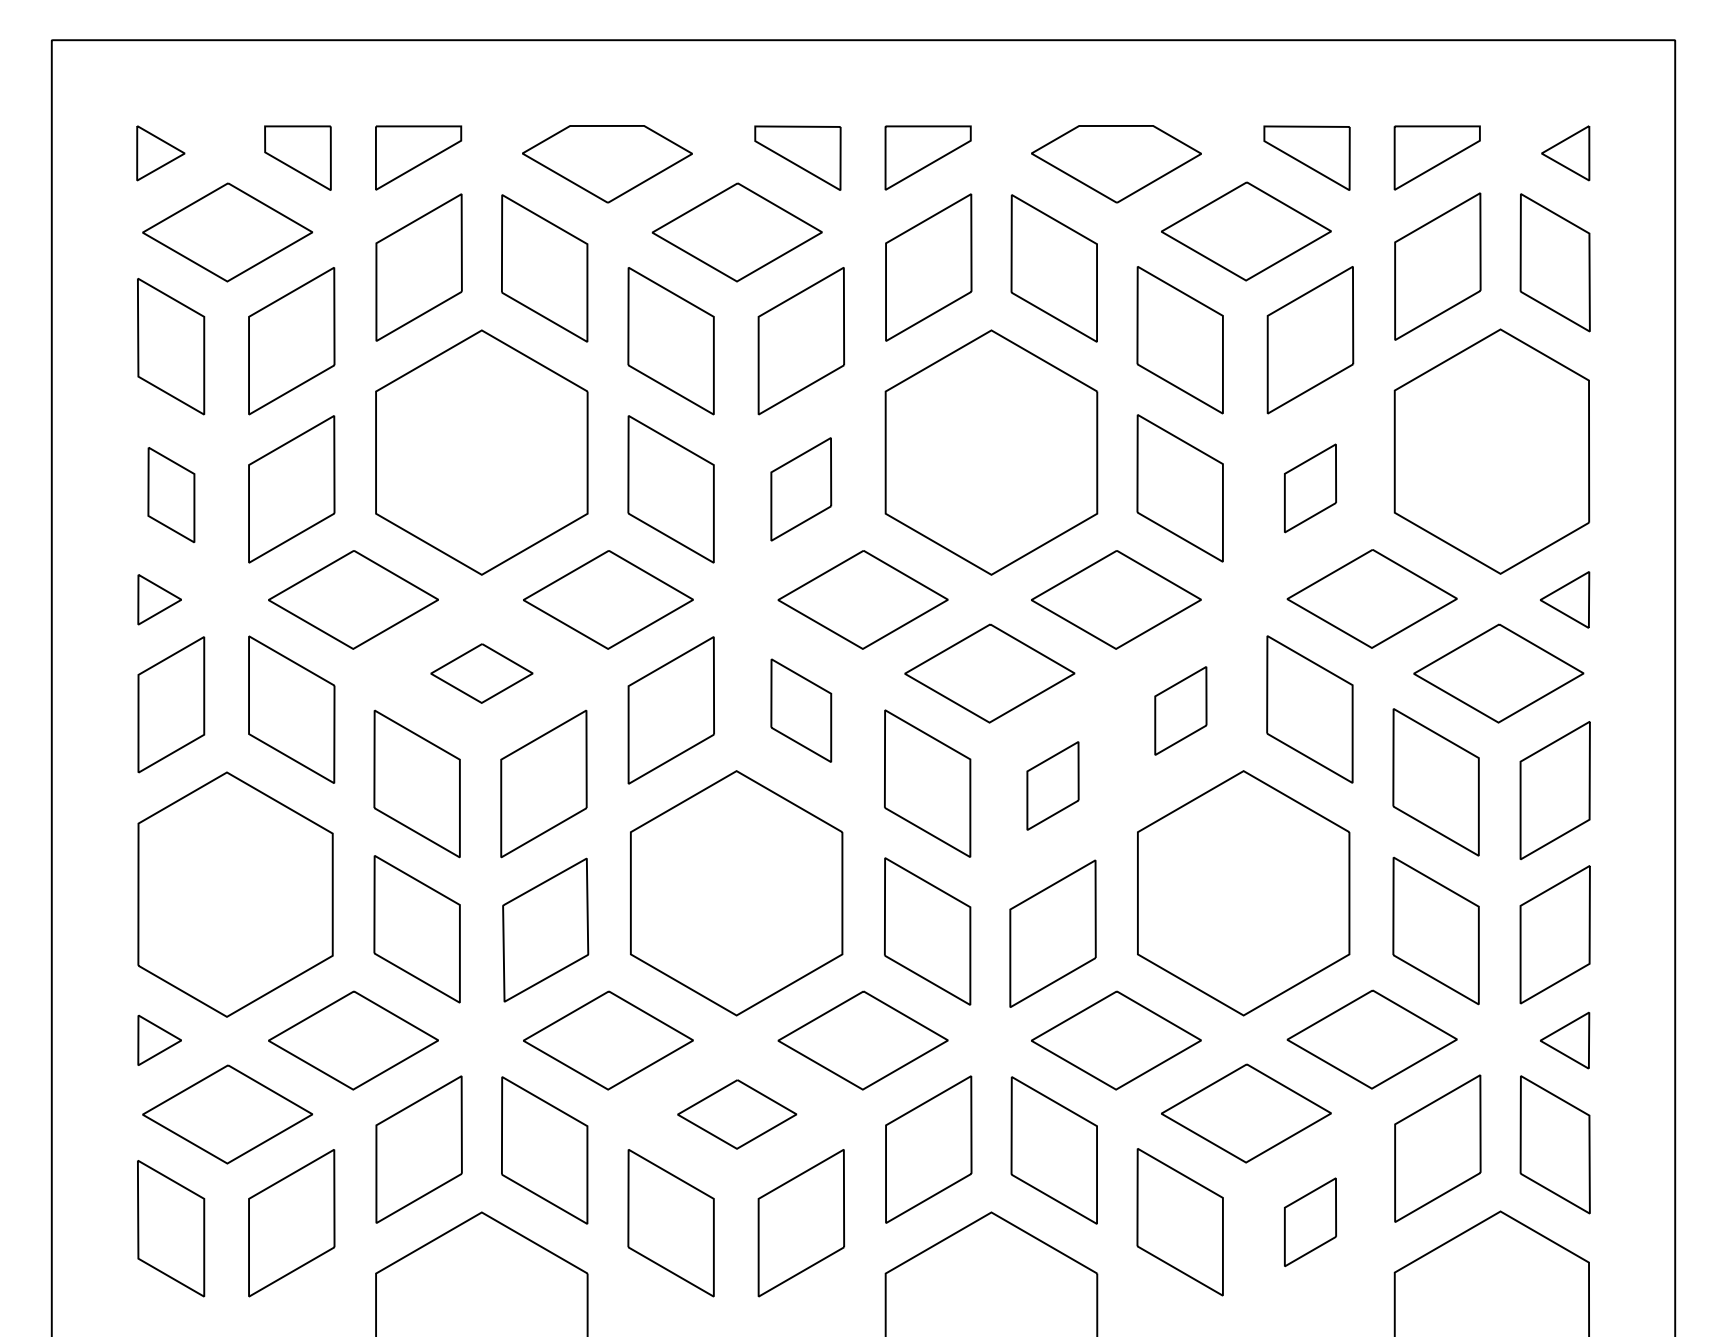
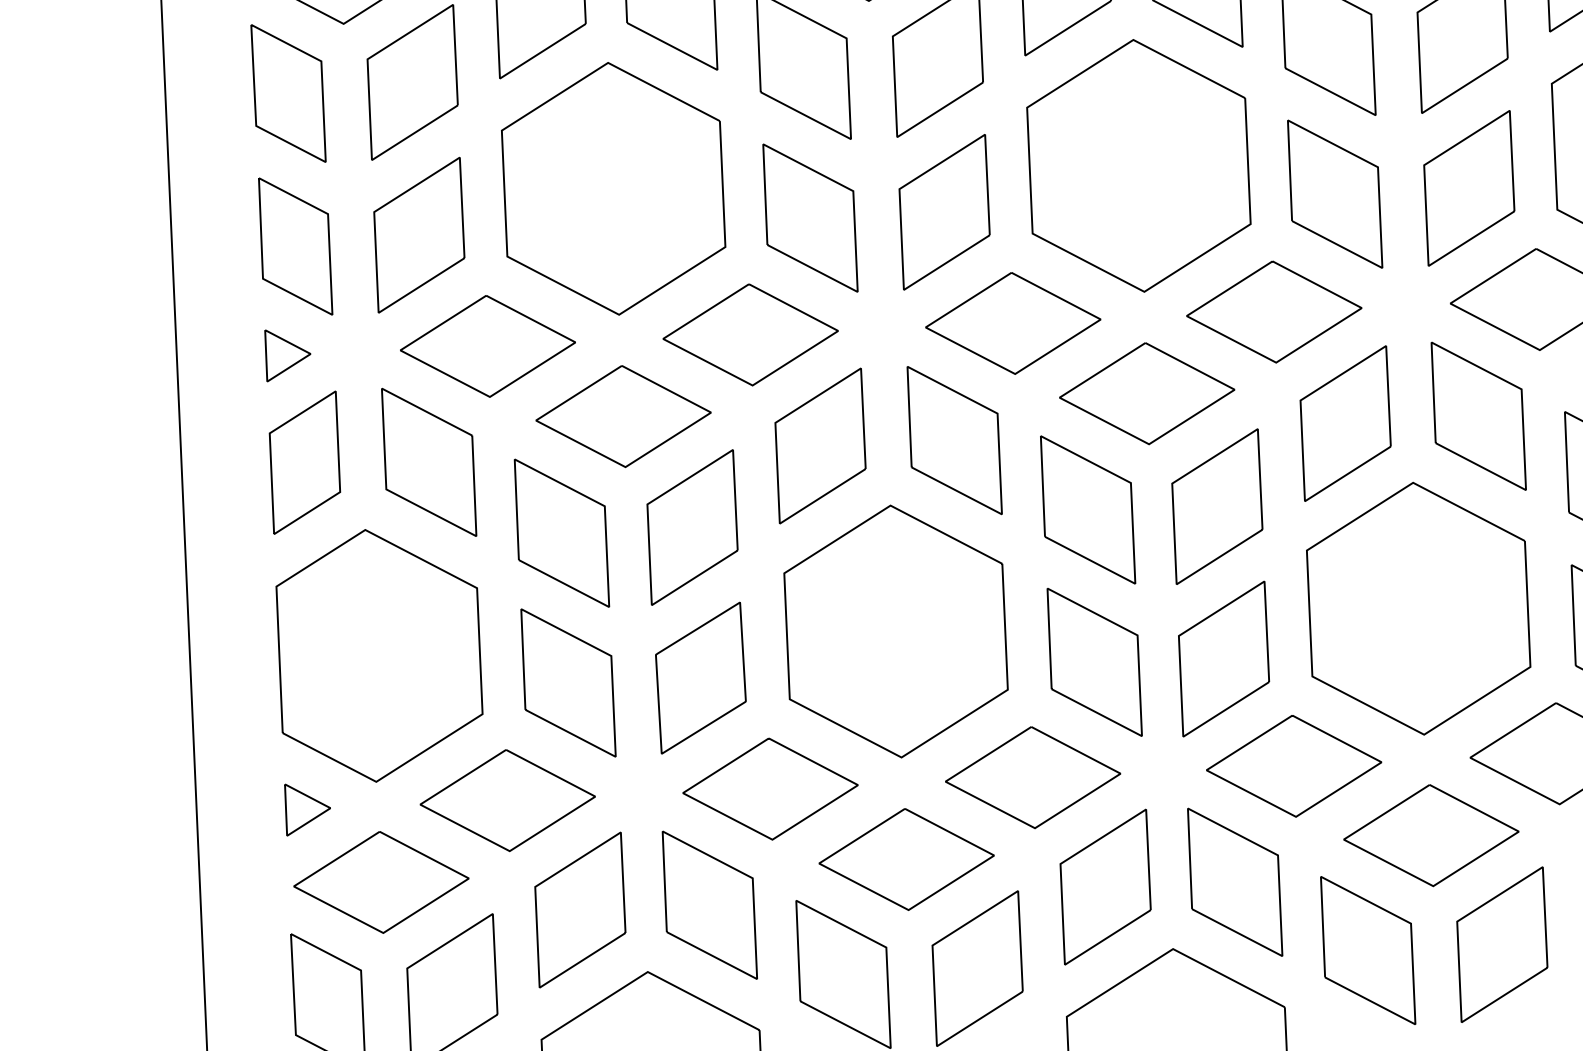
part: (1310, 488) -> (1469, 188), size x1.67
part: (800, 489) -> (943, 212), size x1.43
part: (171, 494) -> (295, 245), size x1.43
part: (481, 673) -> (623, 416), size x1.67
part: (800, 710) -> (953, 440), size x1.43
part: (1180, 710) -> (1345, 423), size x1.67
part: (1052, 785) -> (1216, 506), size x1.67
part: (736, 1114) -> (905, 859), size x1.43
part: (1310, 1222) -> (1502, 945), size x1.67

